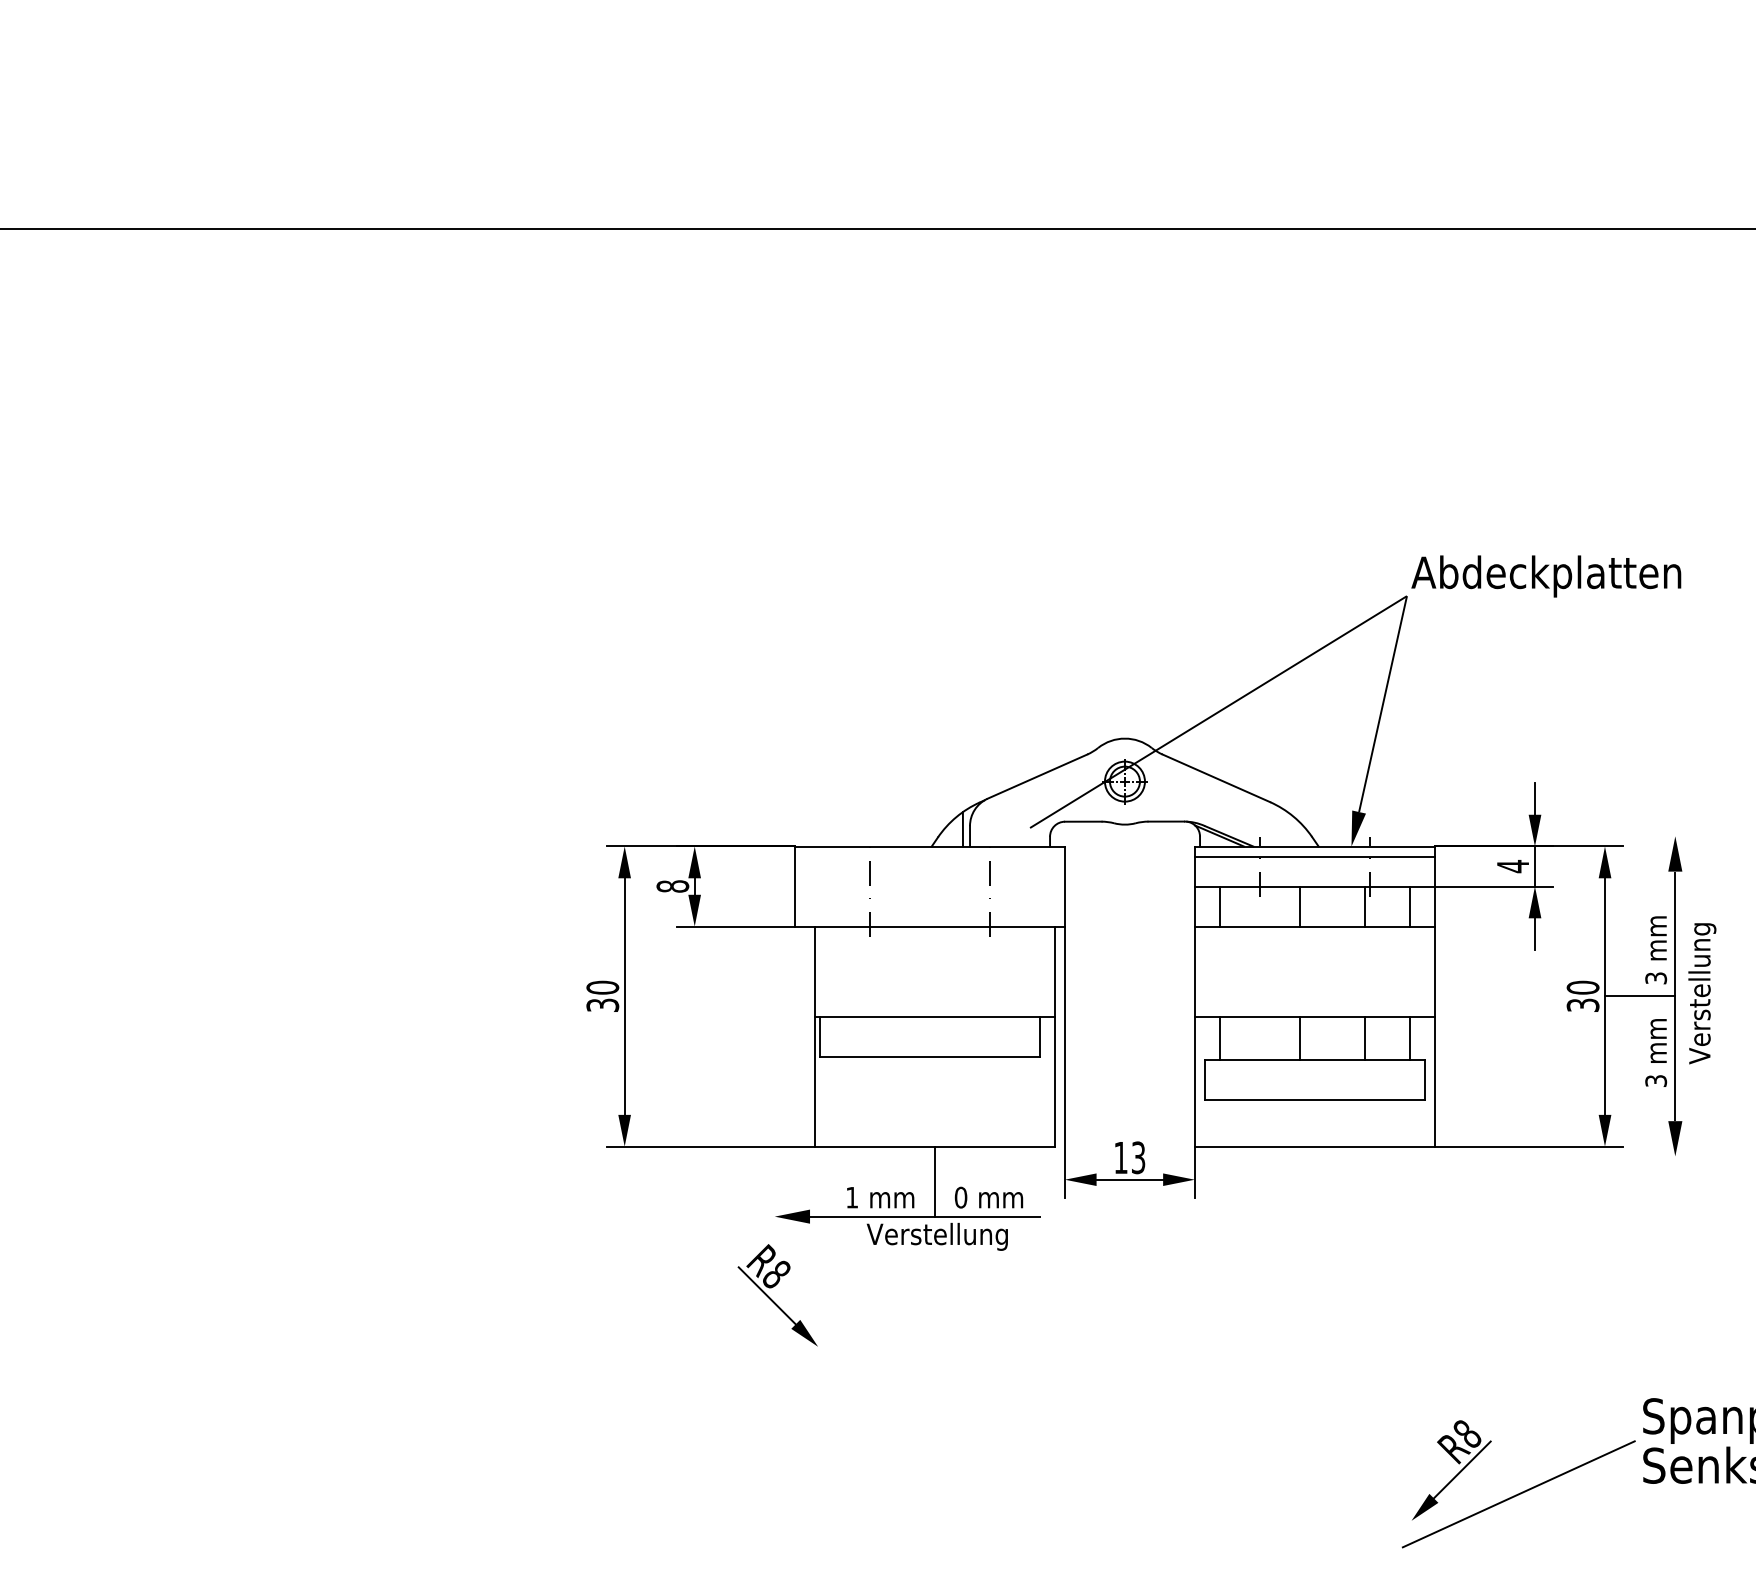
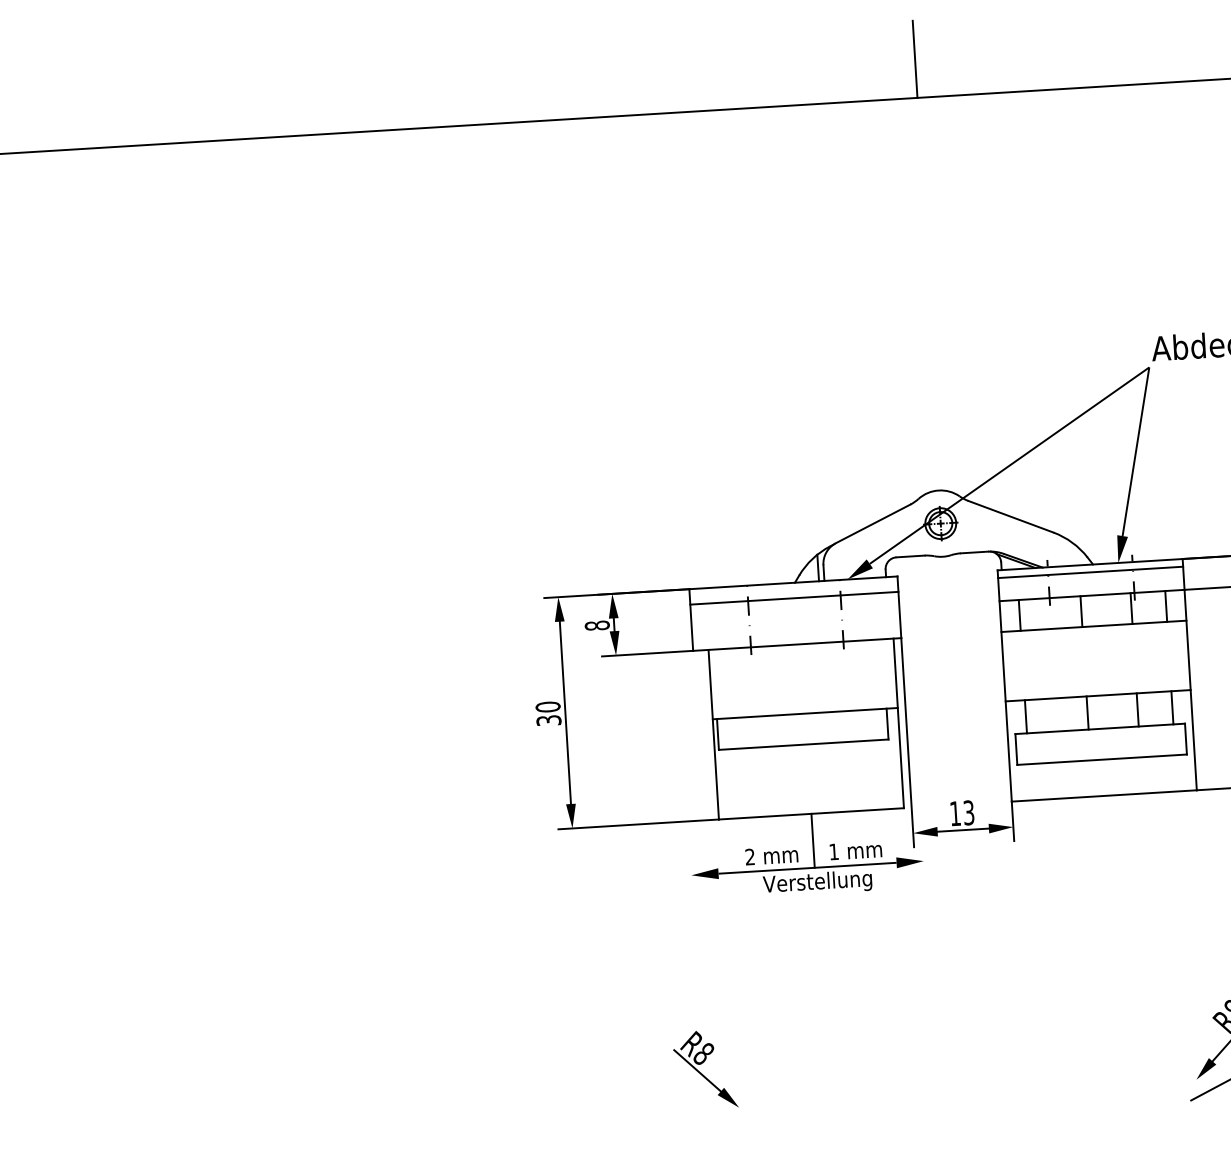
line: (1128, 179) -> (915, 59), added
fill: (1016, 834) -> (859, 569), added
line: (929, 866) -> (794, 598), added
text: (851, 1197) -> (749, 856), 1 -> 2
text: (960, 1197) -> (833, 851), 0 -> 1
fill: (1058, 1216) -> (910, 861), added
part: (772, 1299) -> (701, 1073), moved

